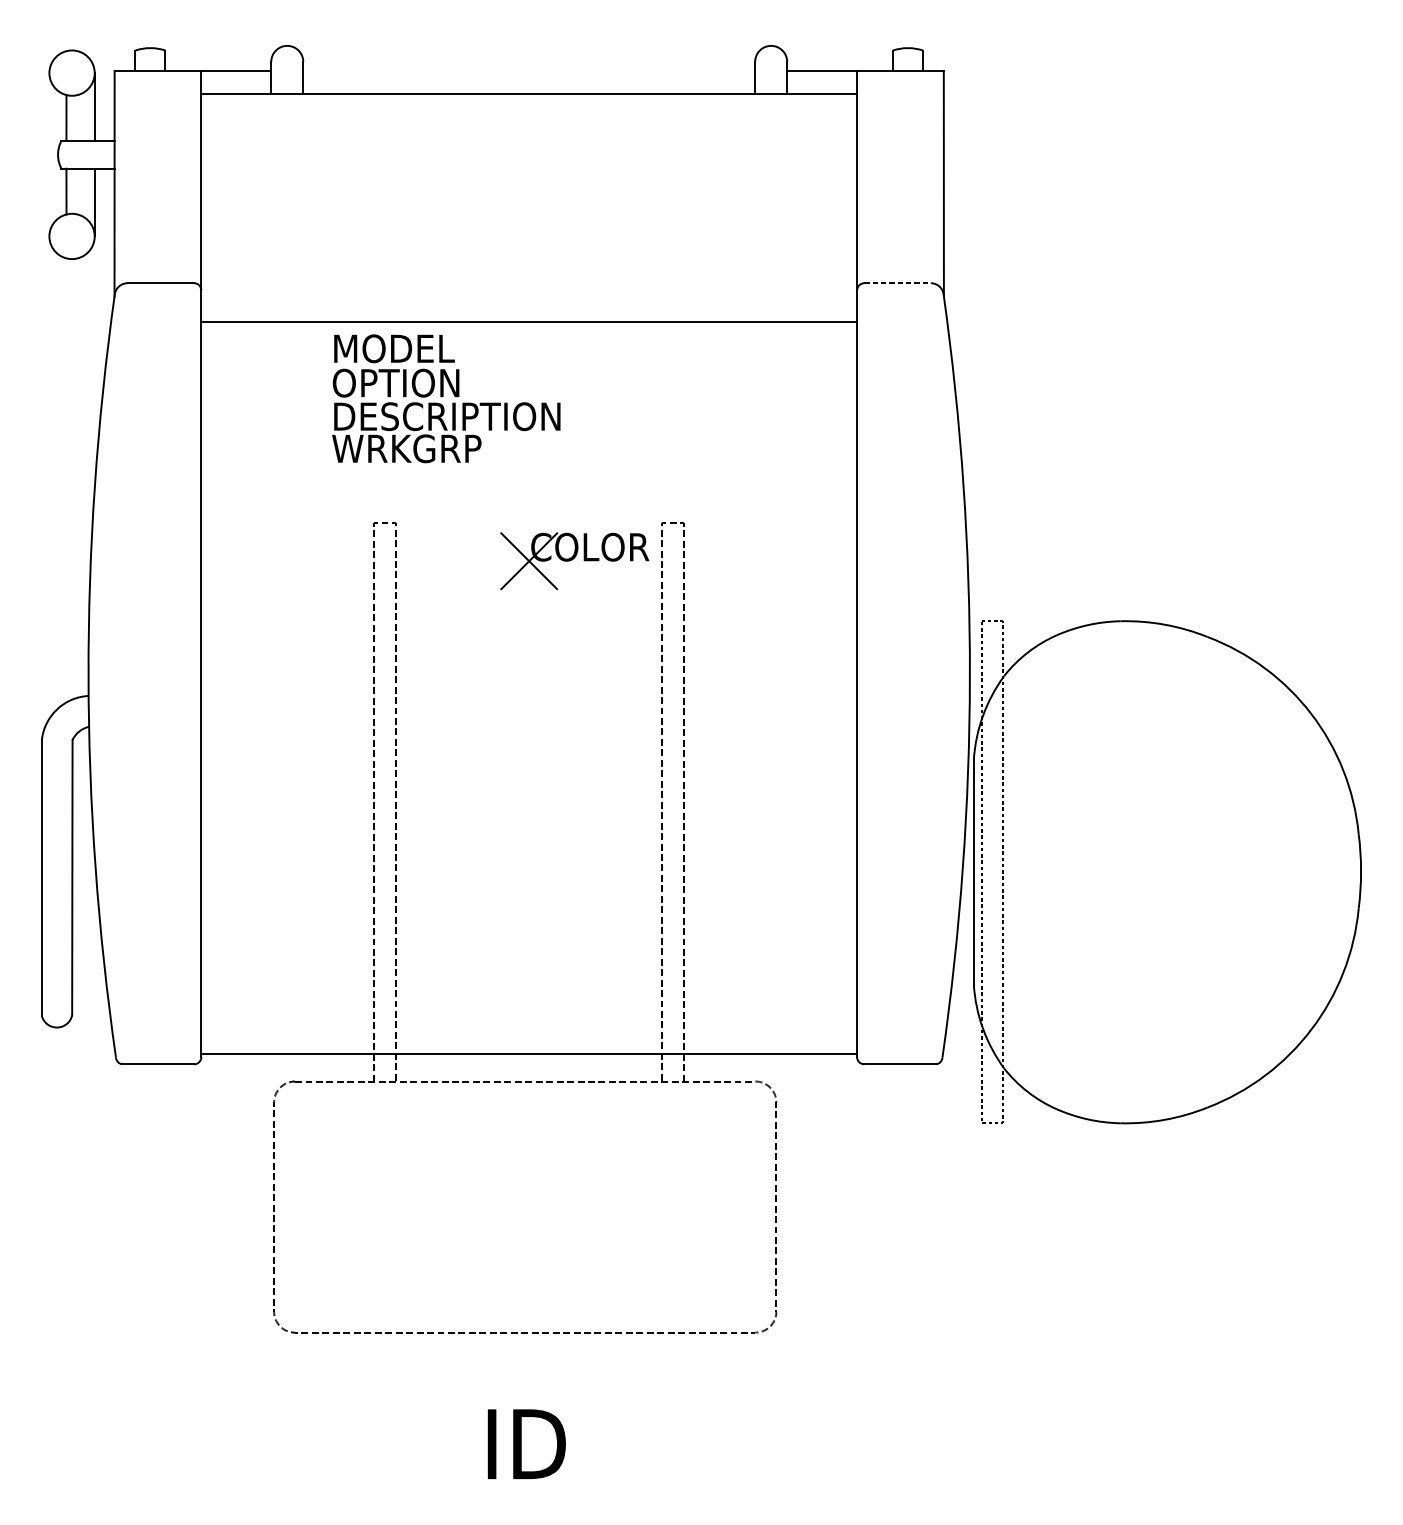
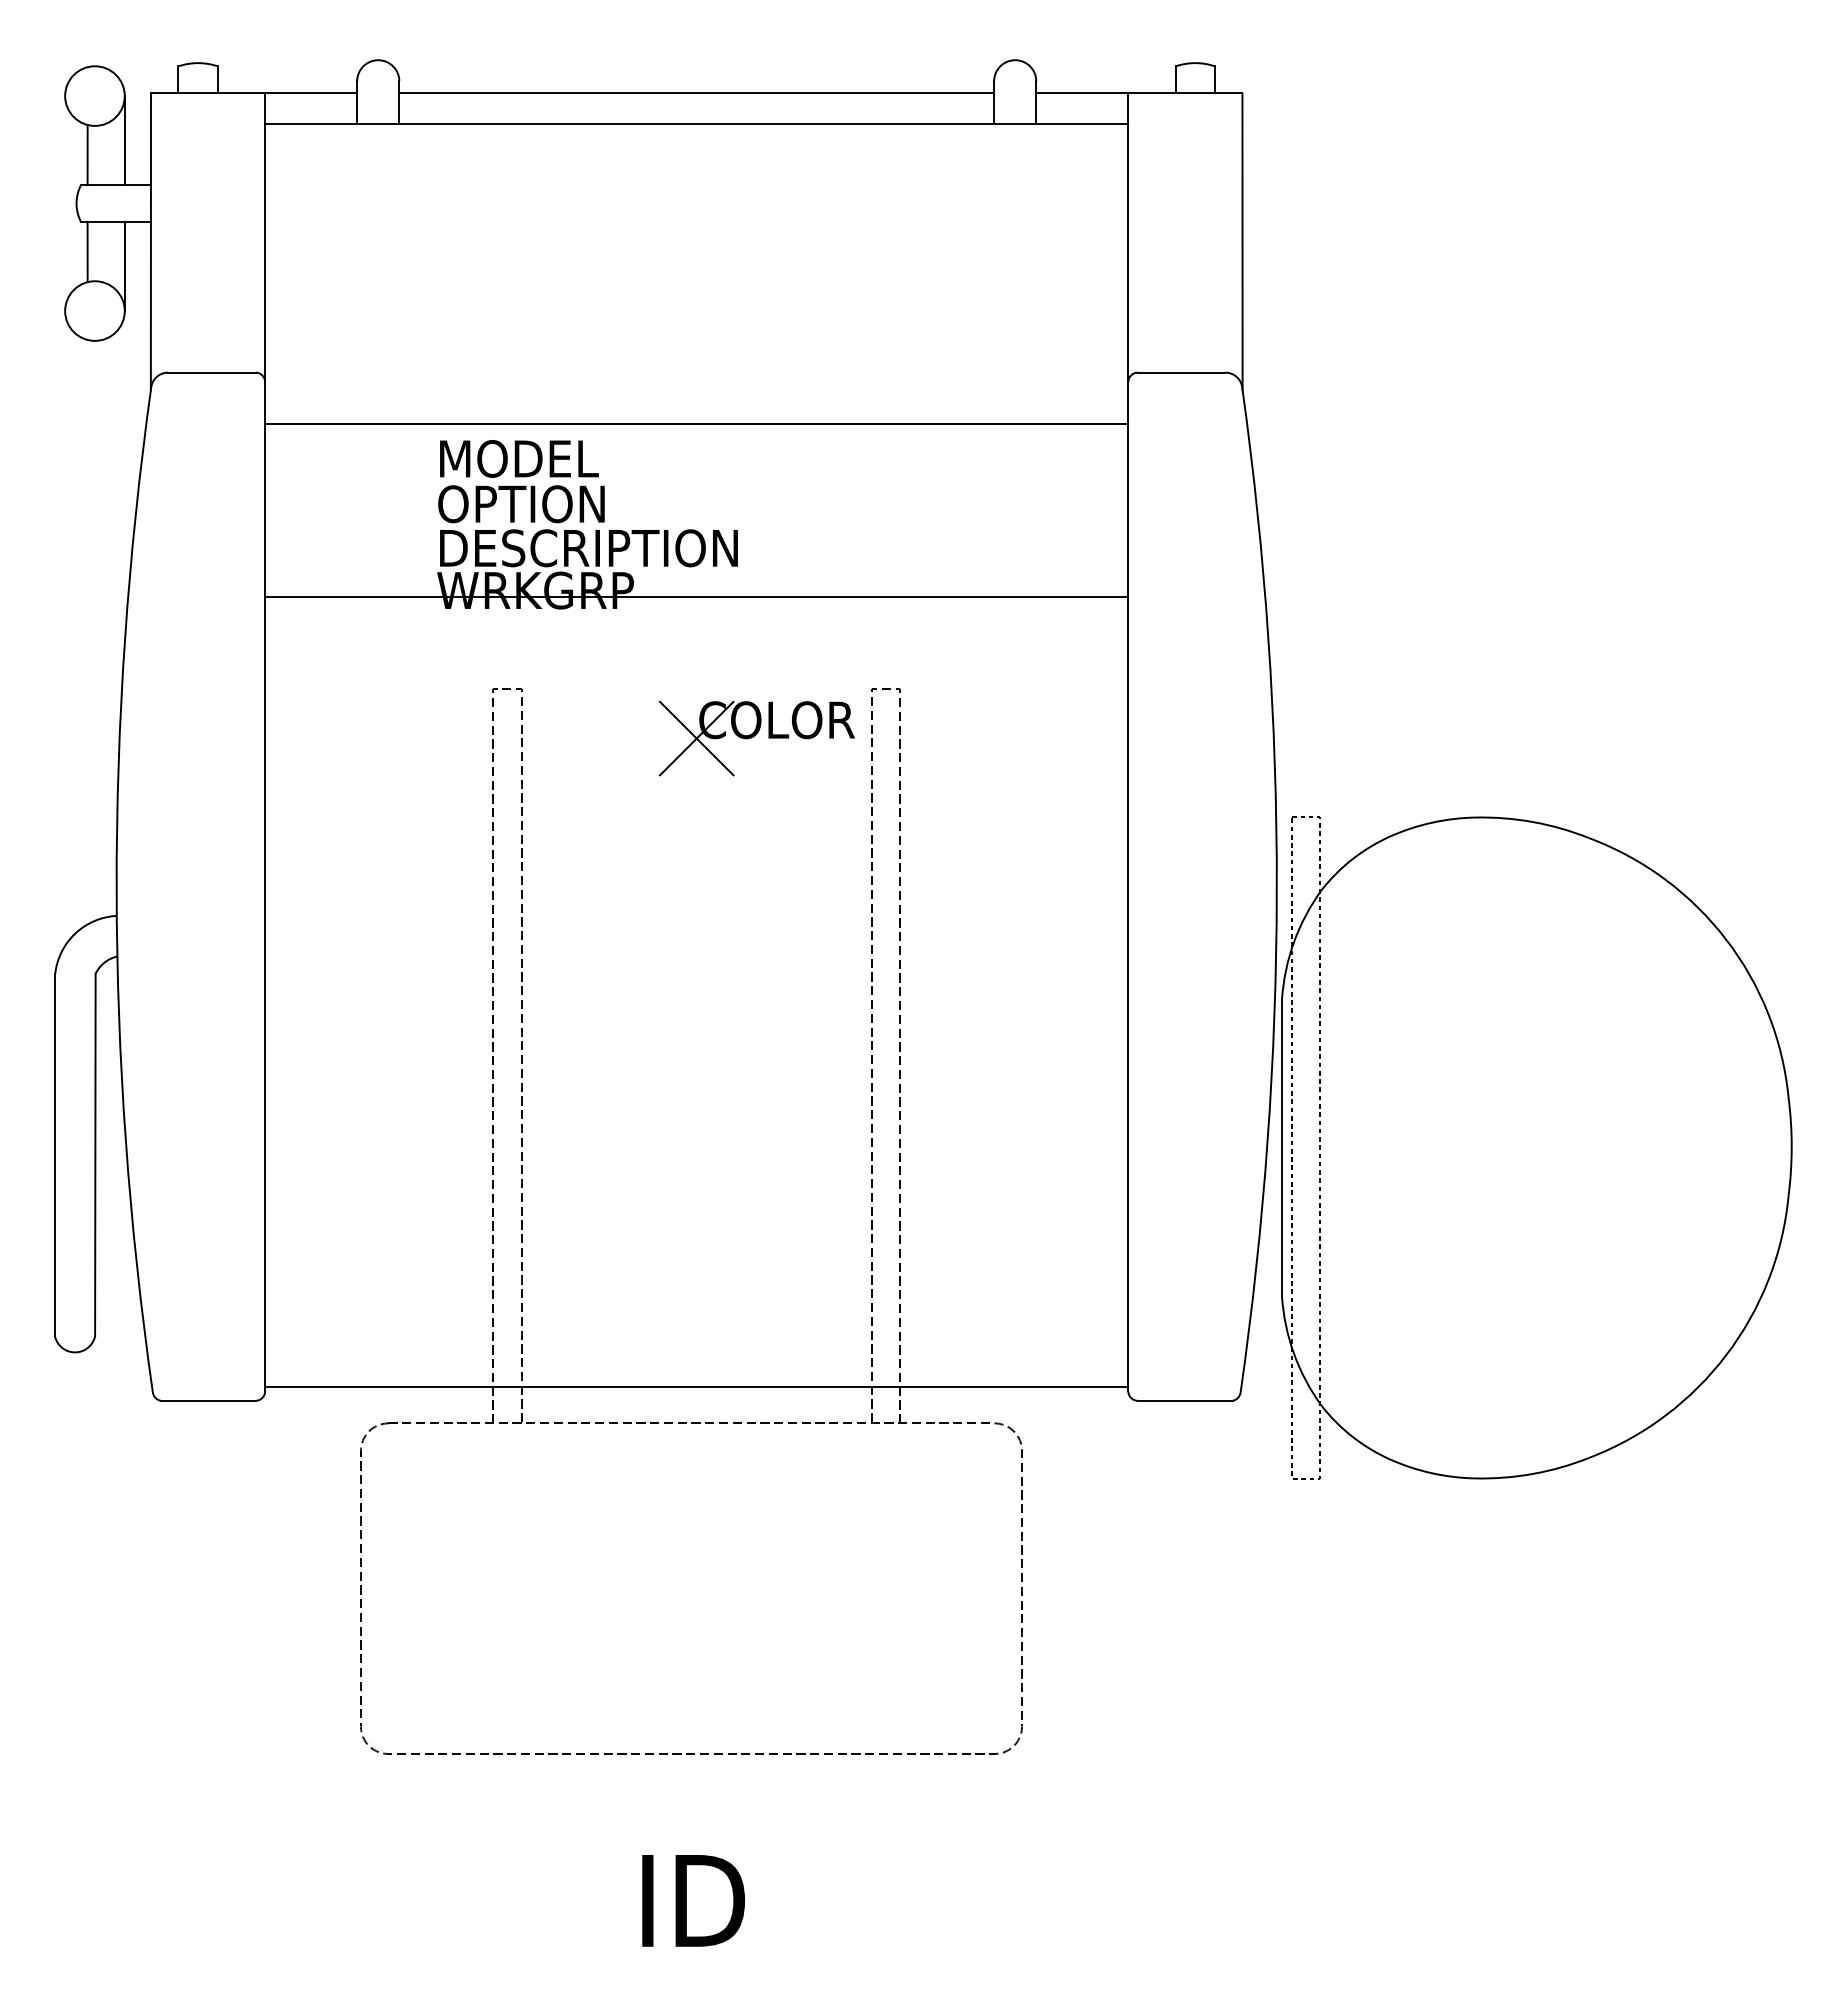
line: (529, 71) -> (696, 93), added
line: (897, 283) -> (1181, 372), dashed -> solid
line: (529, 454) -> (696, 597), added

